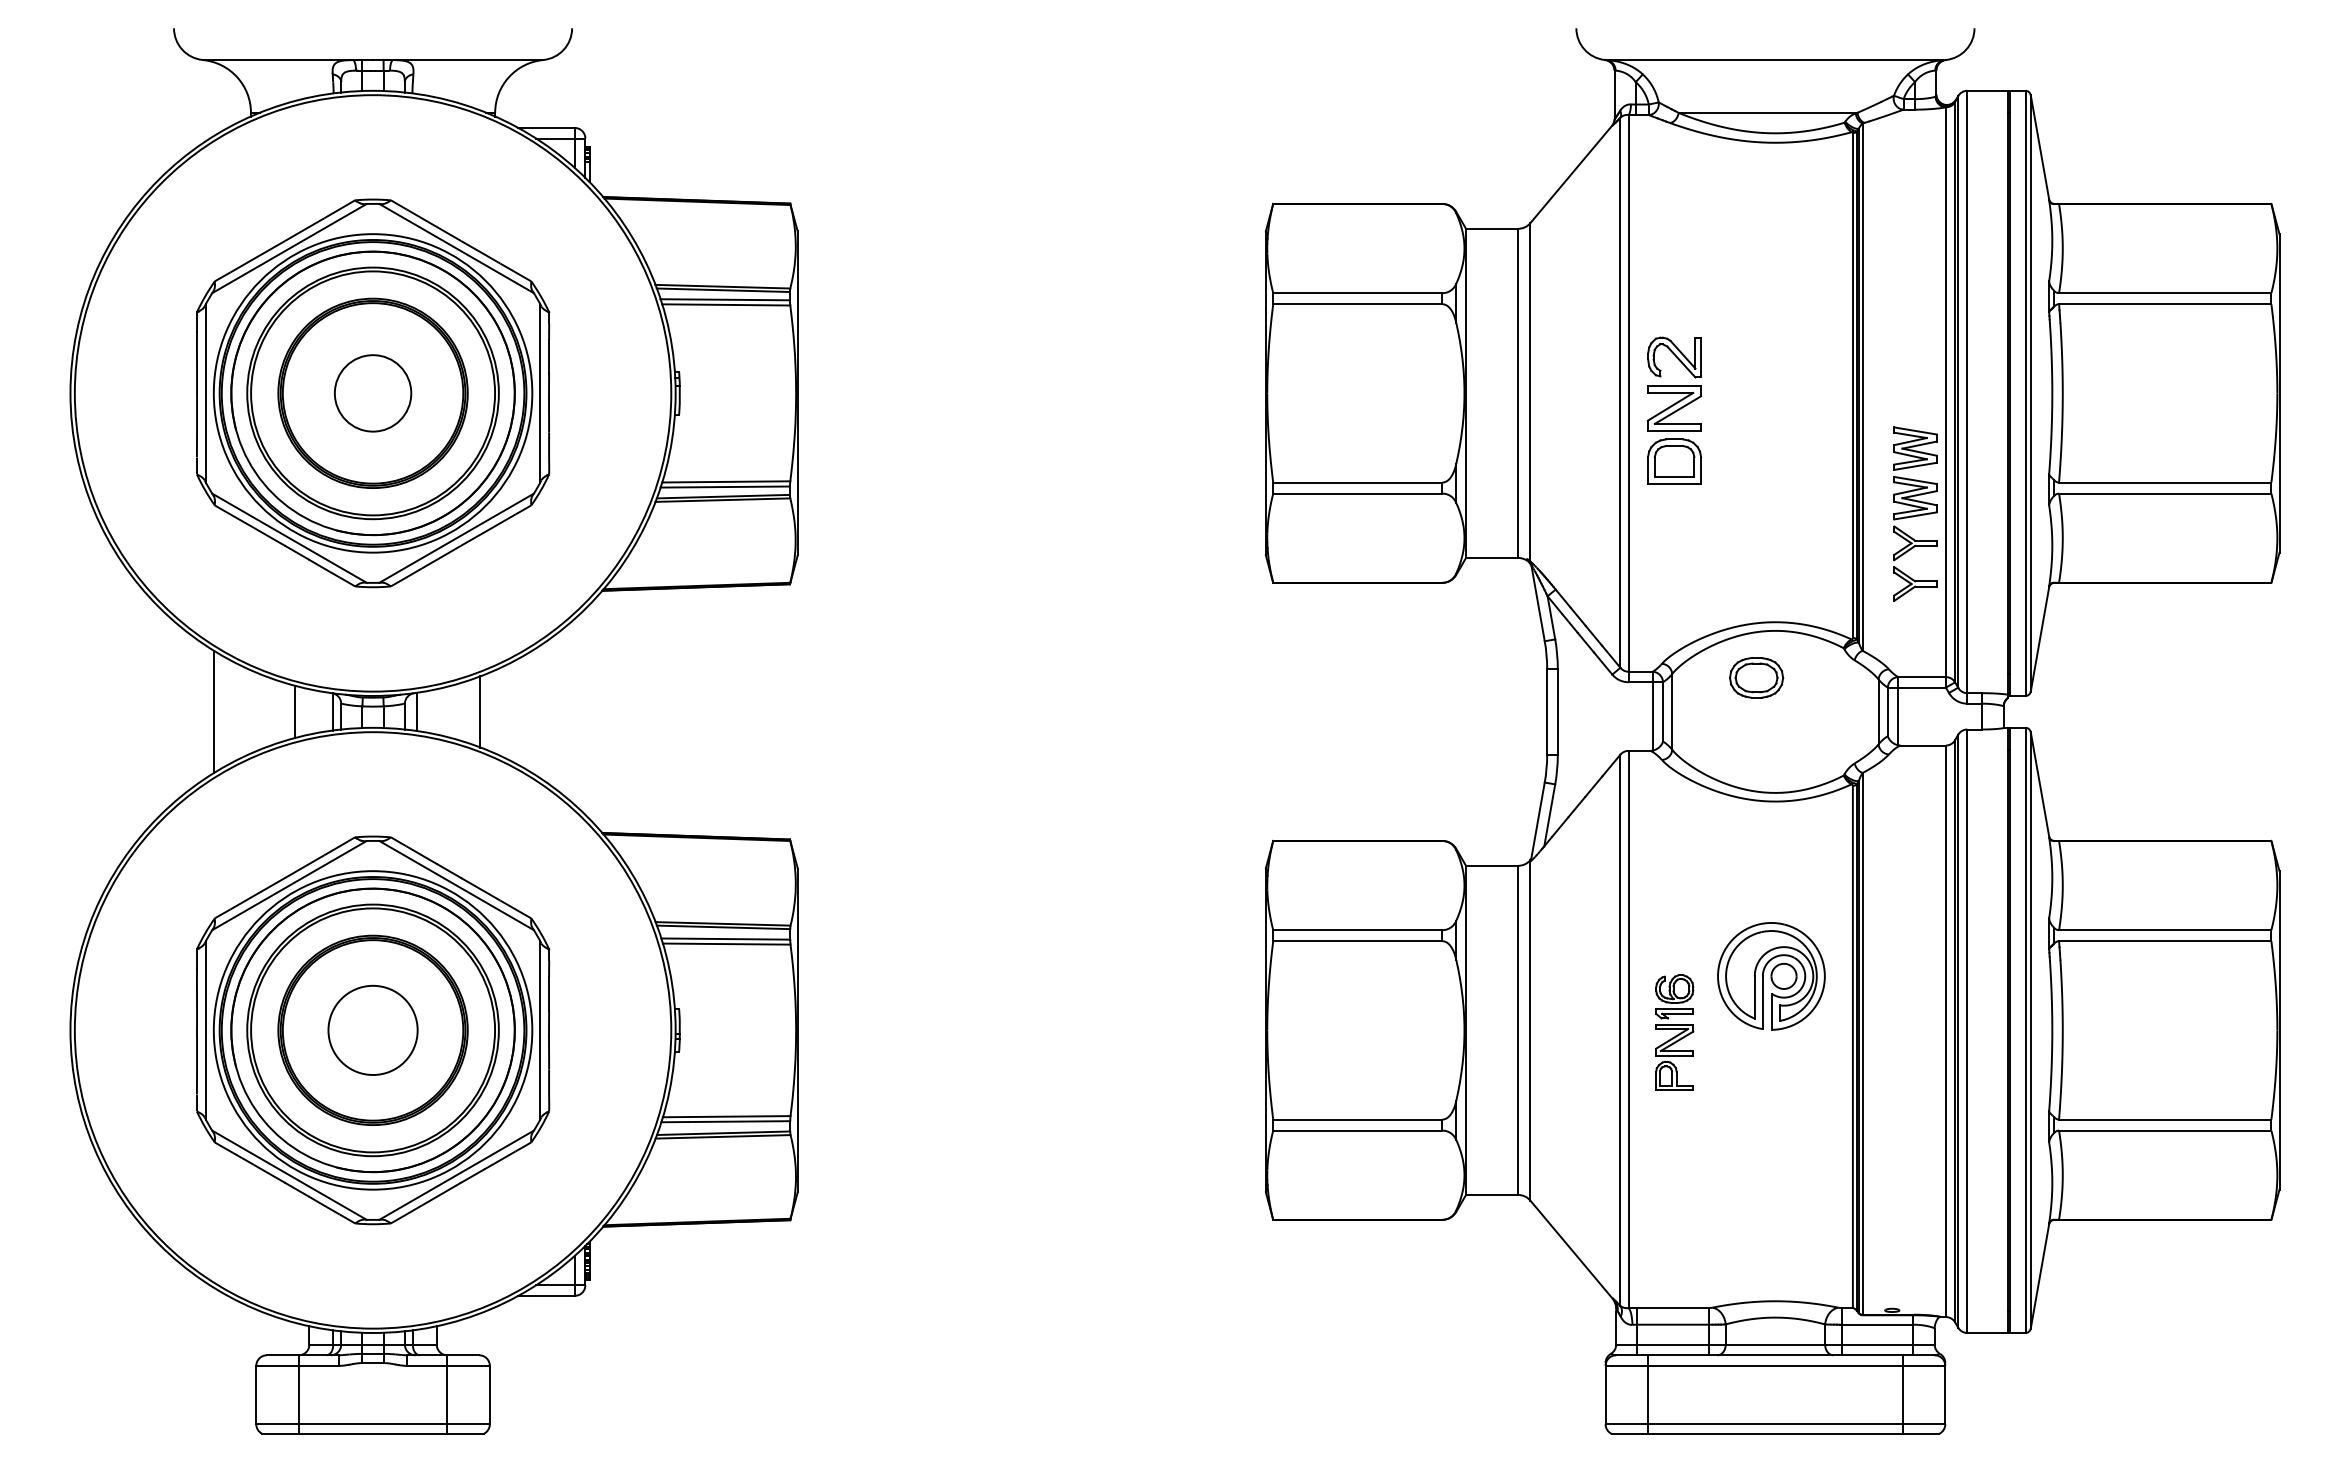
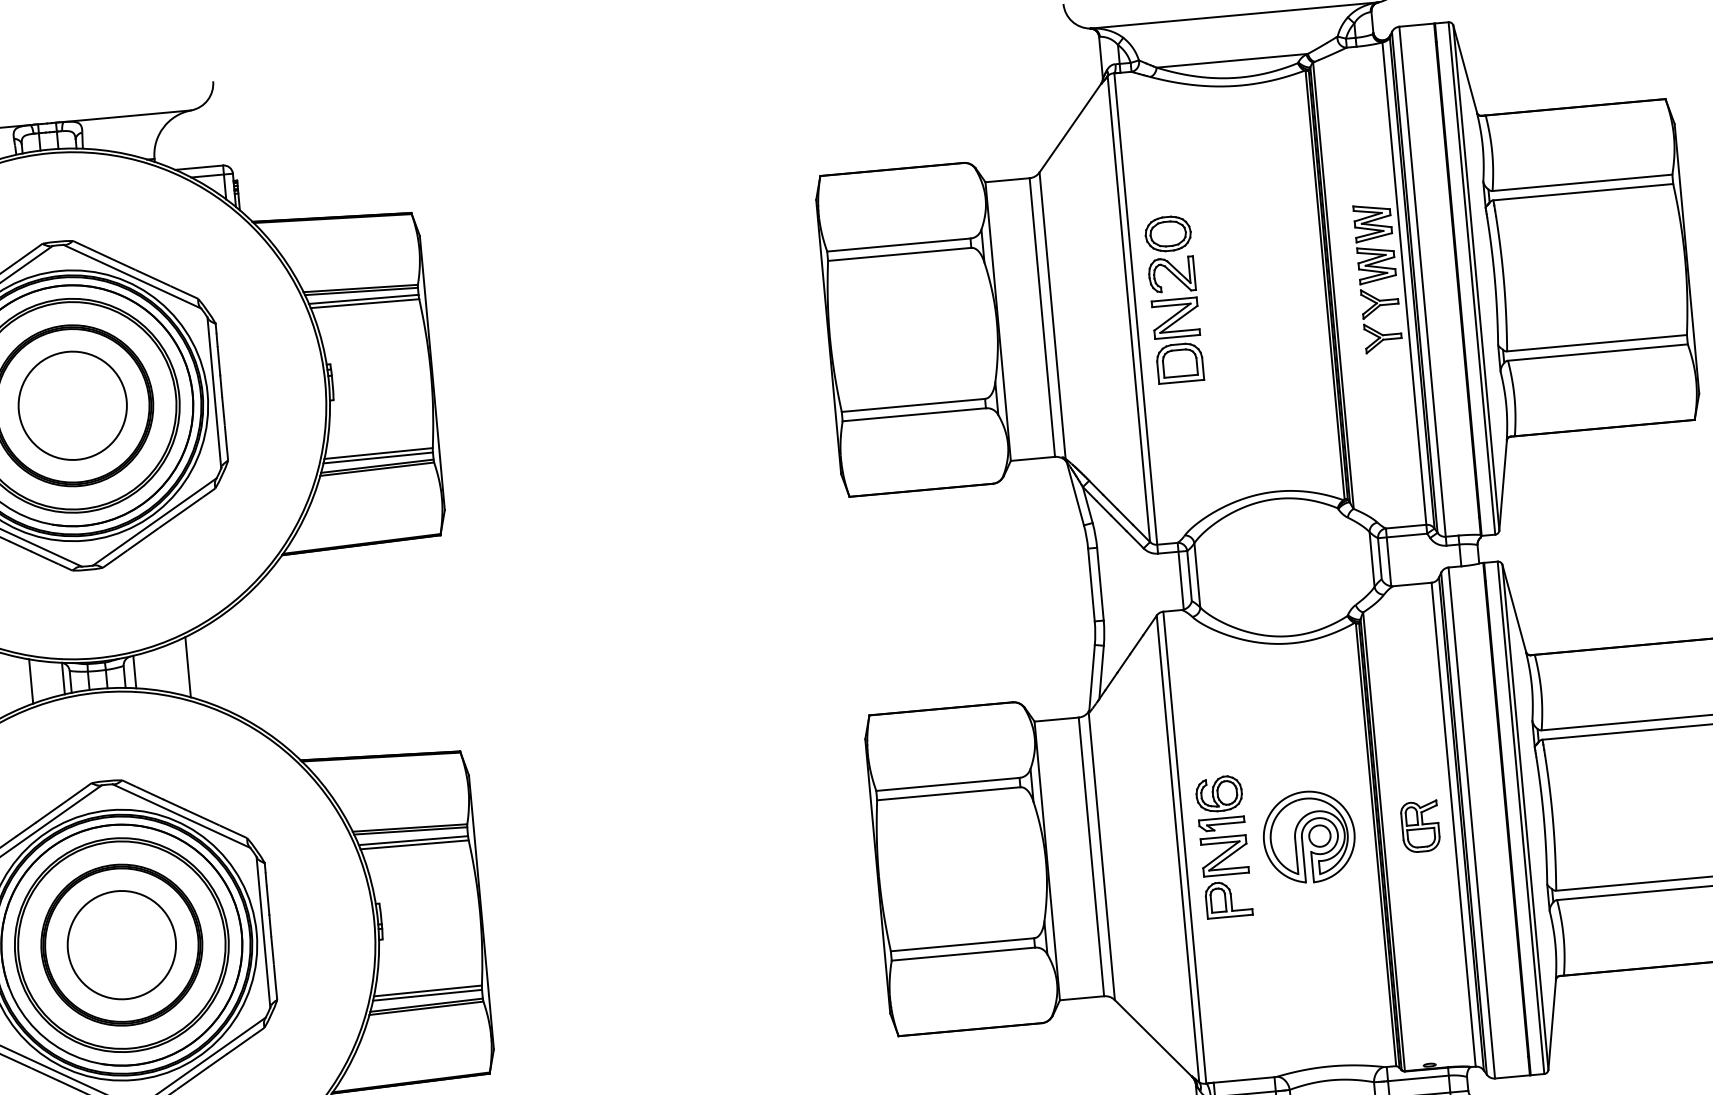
circle: (372, 393) -> (72, 405), size x1.67
part: (1915, 513) -> (1377, 277), moved
part: (1756, 677) -> (1168, 233), moved
part: (1771, 976) -> (1309, 837), moved
circle: (372, 1030) -> (121, 945), size x1.43
part: (1906, 1030) -> (1420, 827), added
part: (1674, 1032) -> (1223, 846), size x1.43

